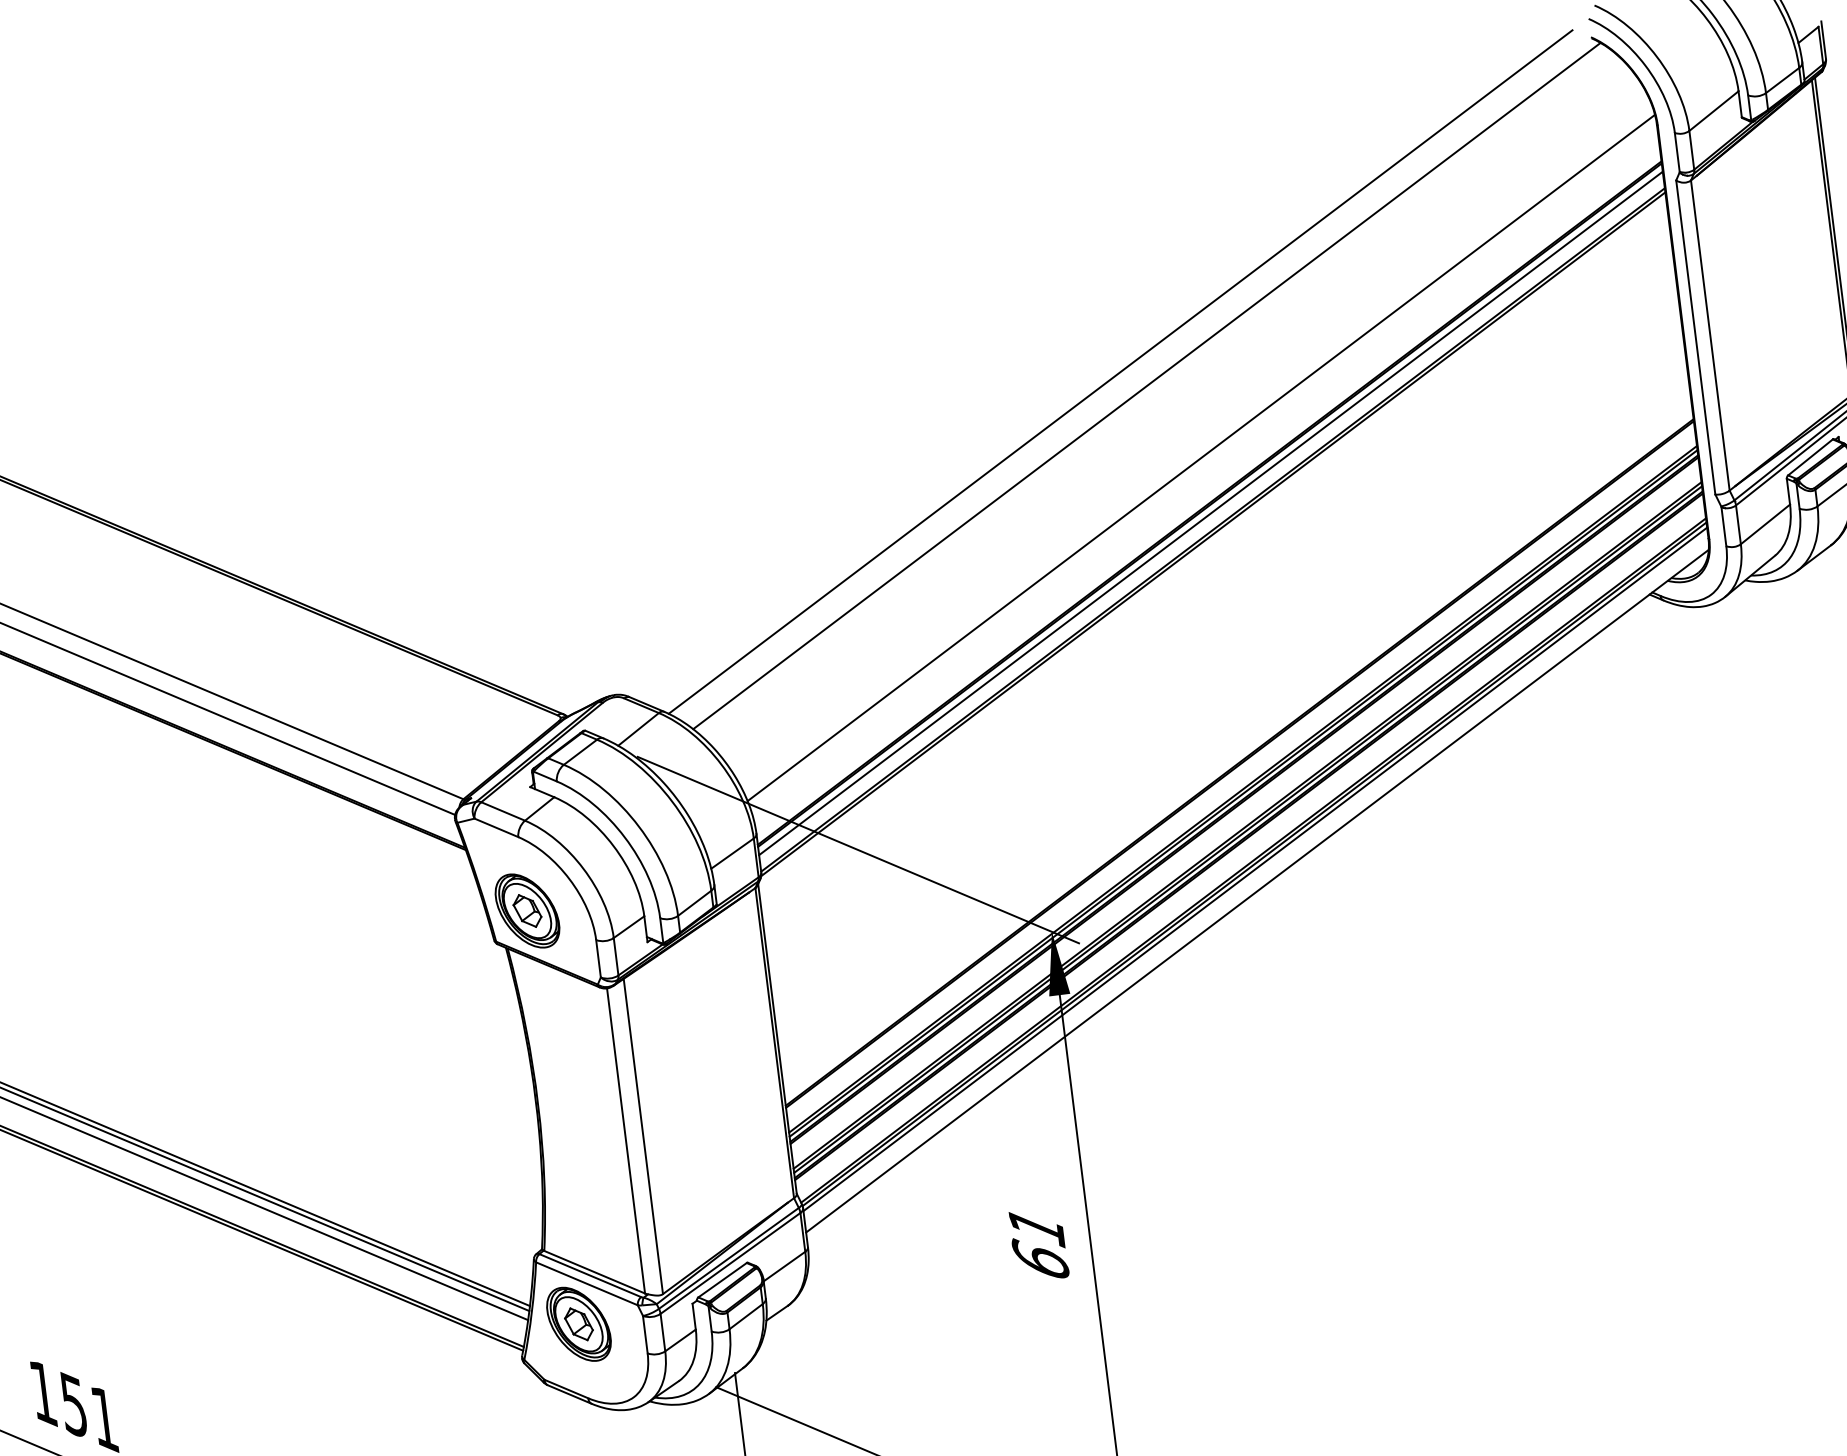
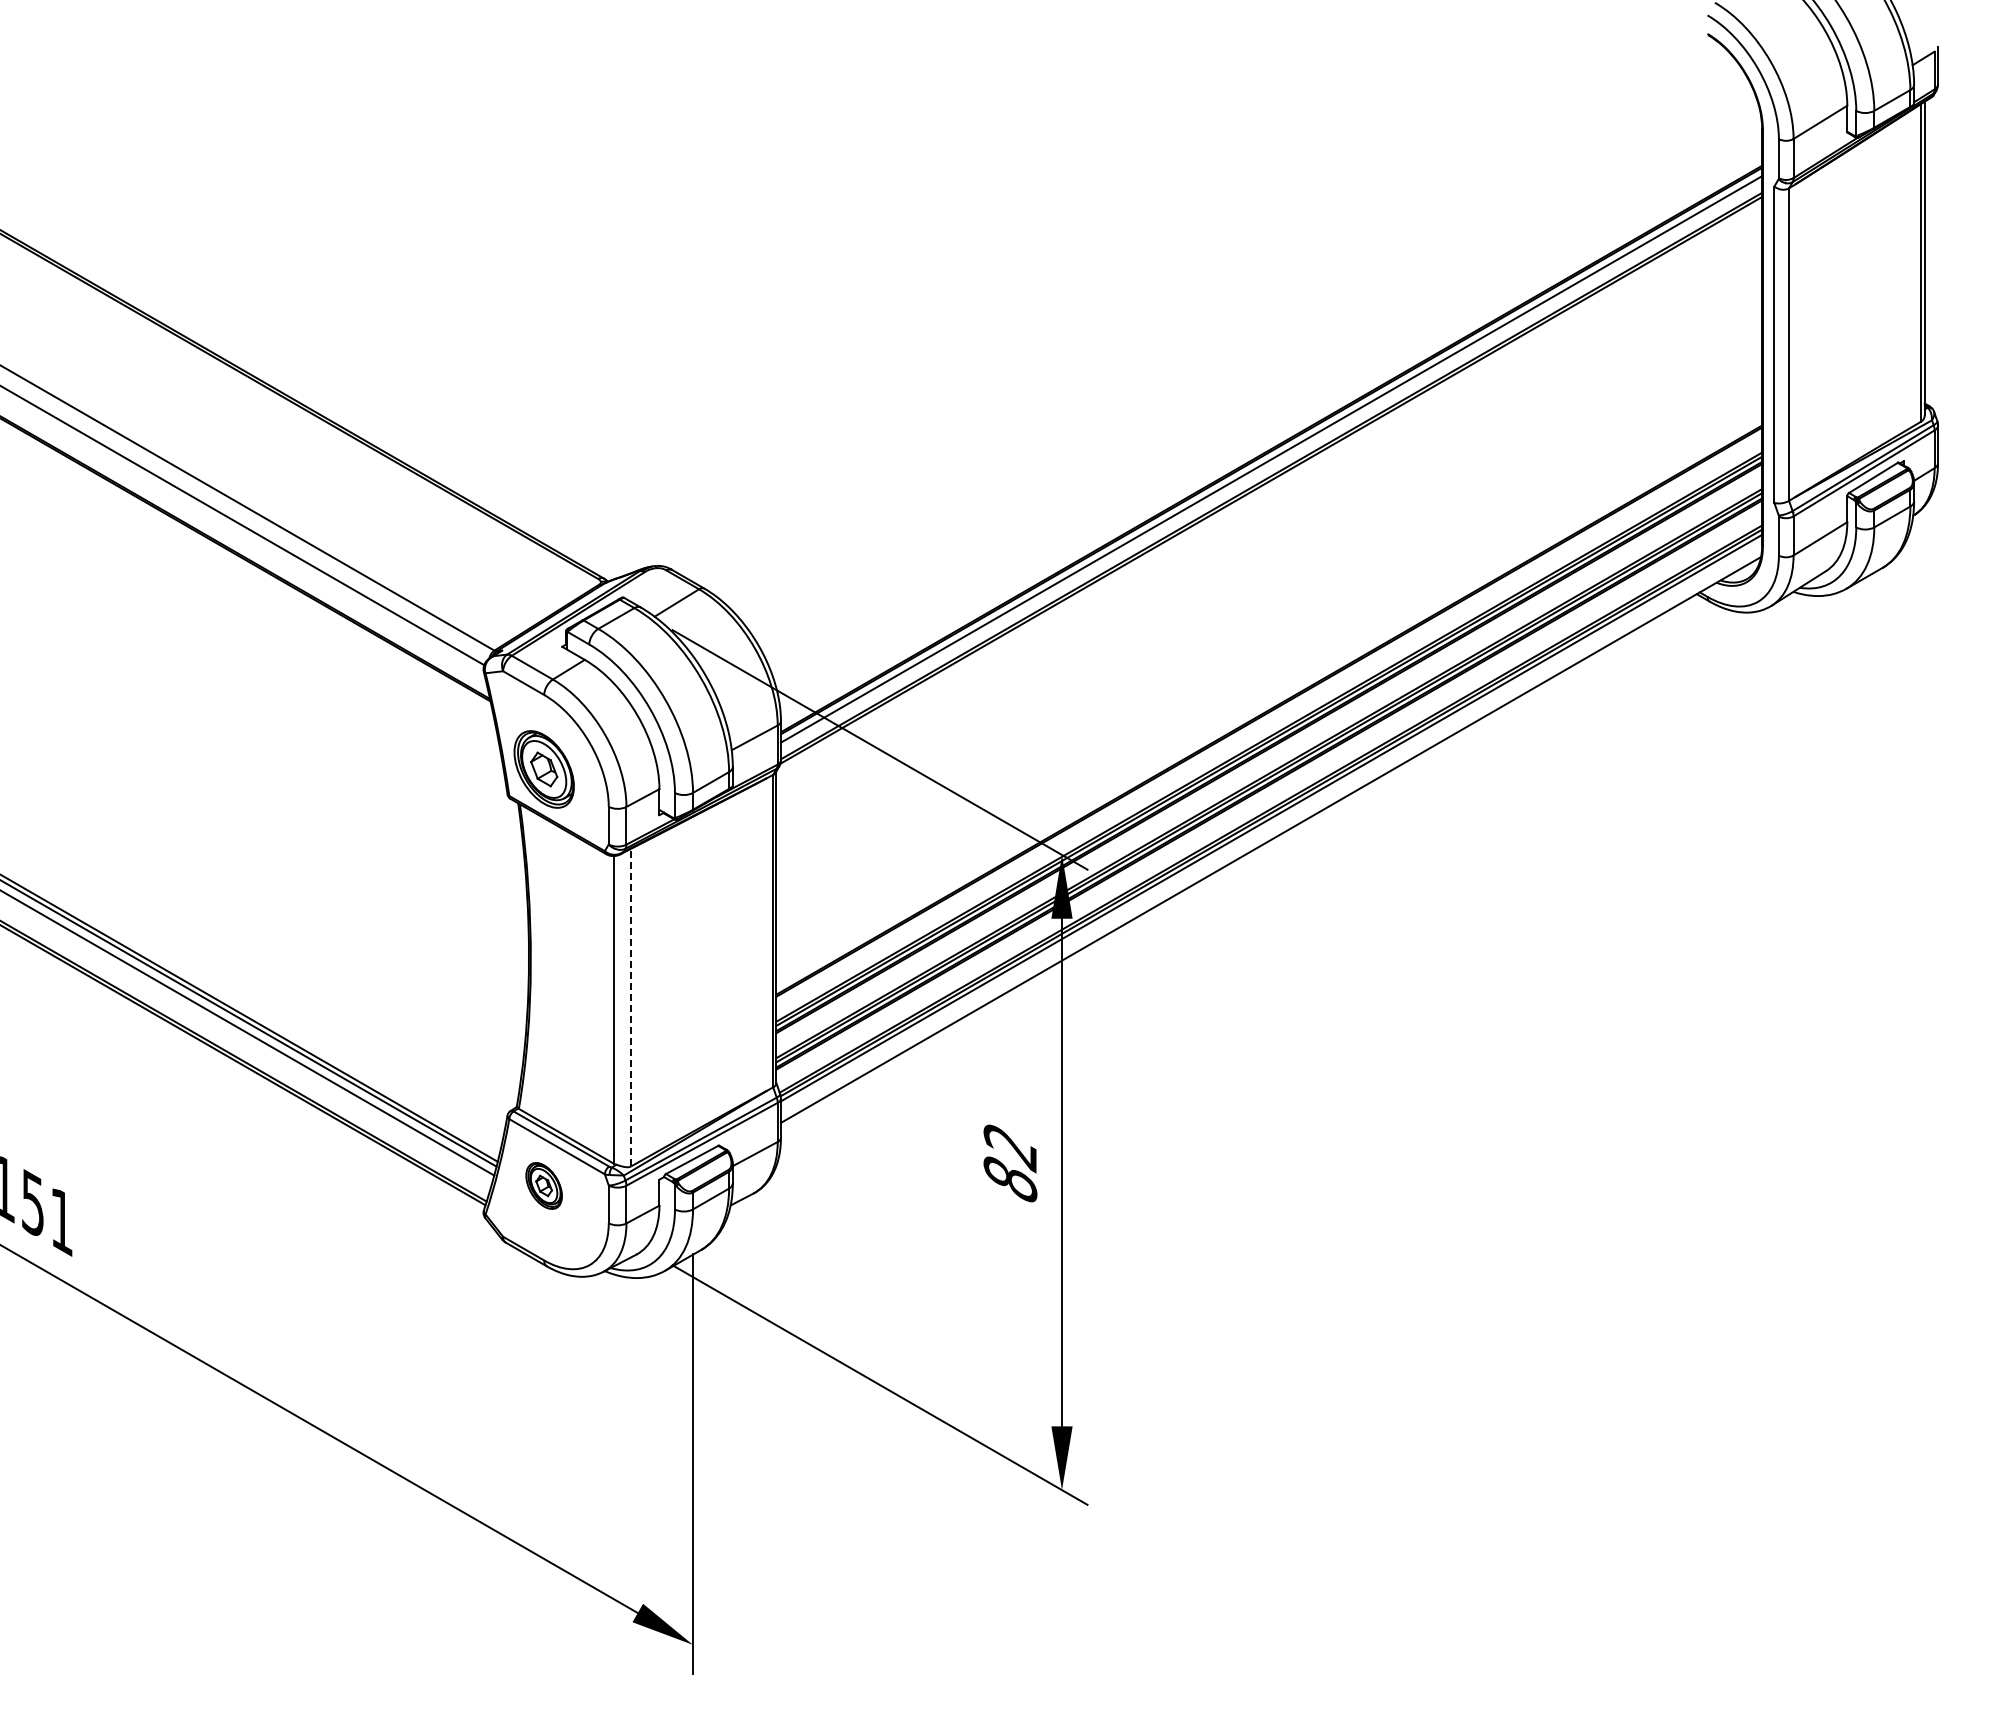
line: (1120, 371) -> (1199, 307), removed
line: (1146, 385) -> (1223, 324), removed
line: (1200, 457) -> (1268, 402), removed
line: (643, 1136) -> (631, 1007), solid -> dashed
text: (1038, 1244) -> (1010, 1163), 61 -> 82
part: (578, 1323) -> (543, 1185), size x0.6

